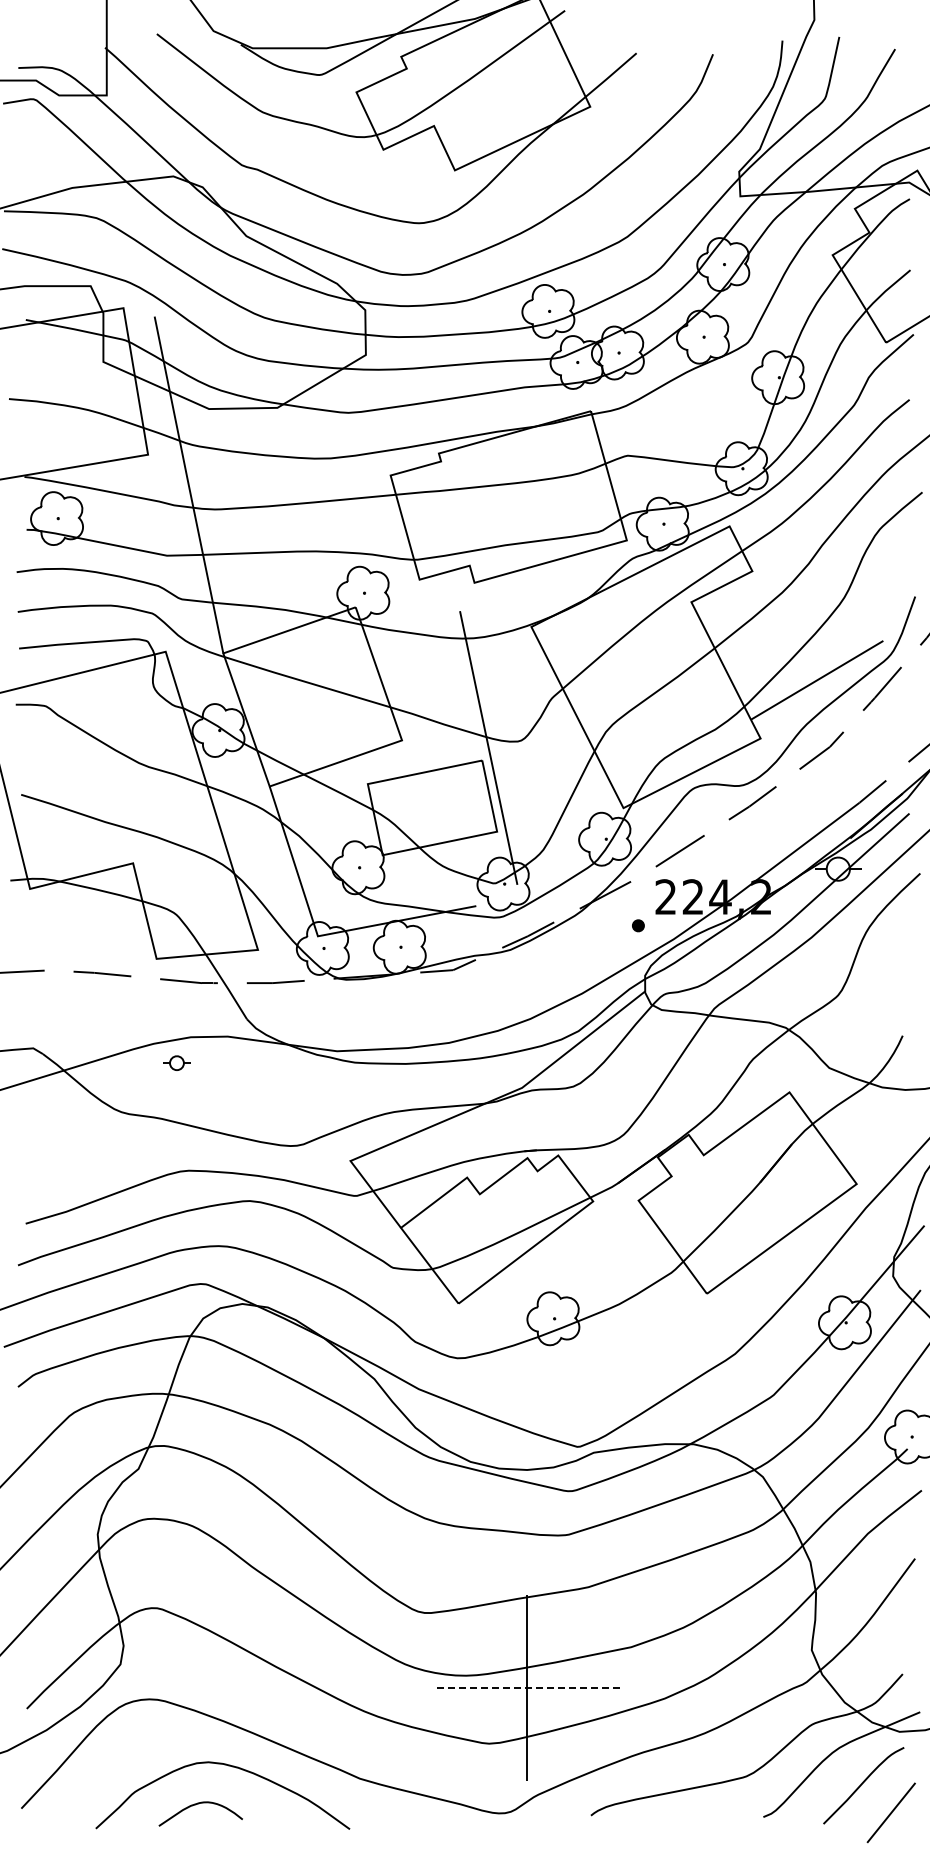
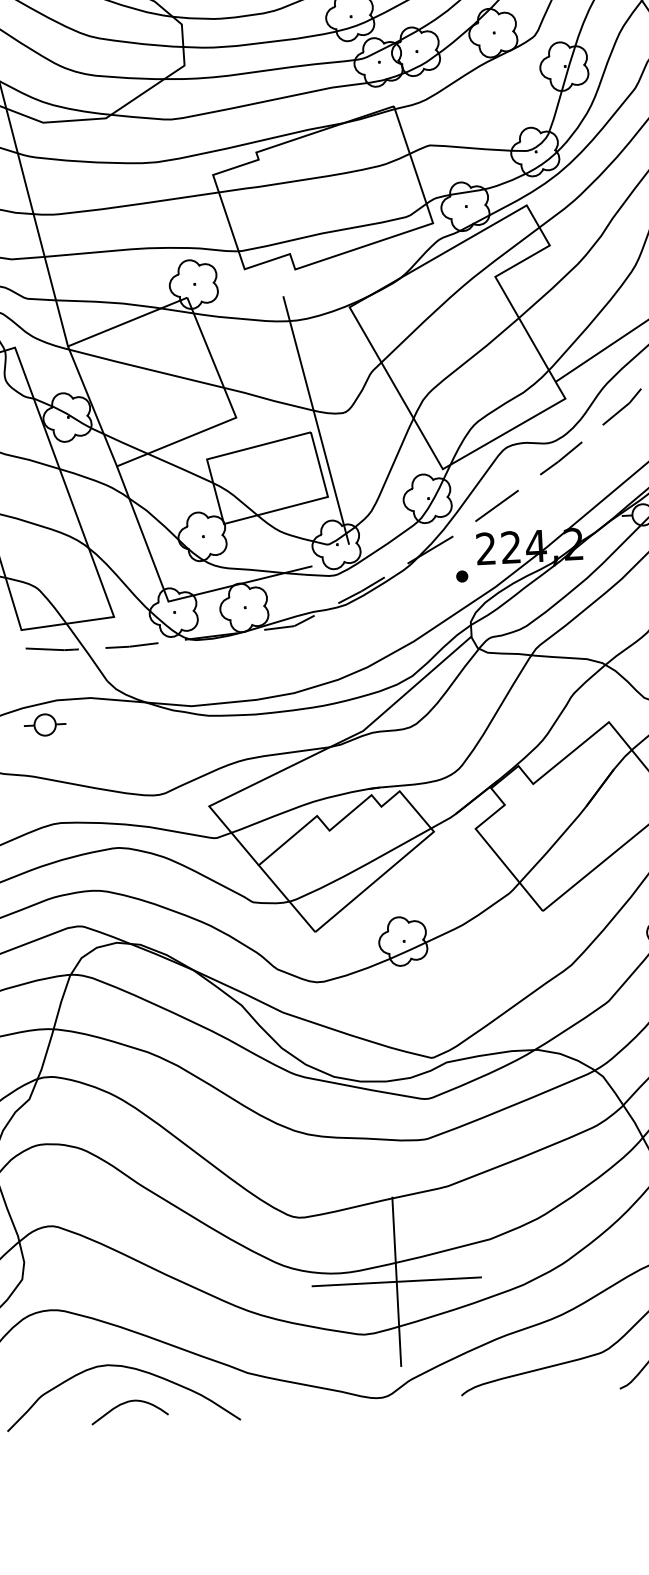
part: (176, 1062) -> (44, 724), size x1.67
line: (527, 1688) -> (397, 1282), dashed -> solid
curve: (198, 1804) -> (127, 1403), moved

